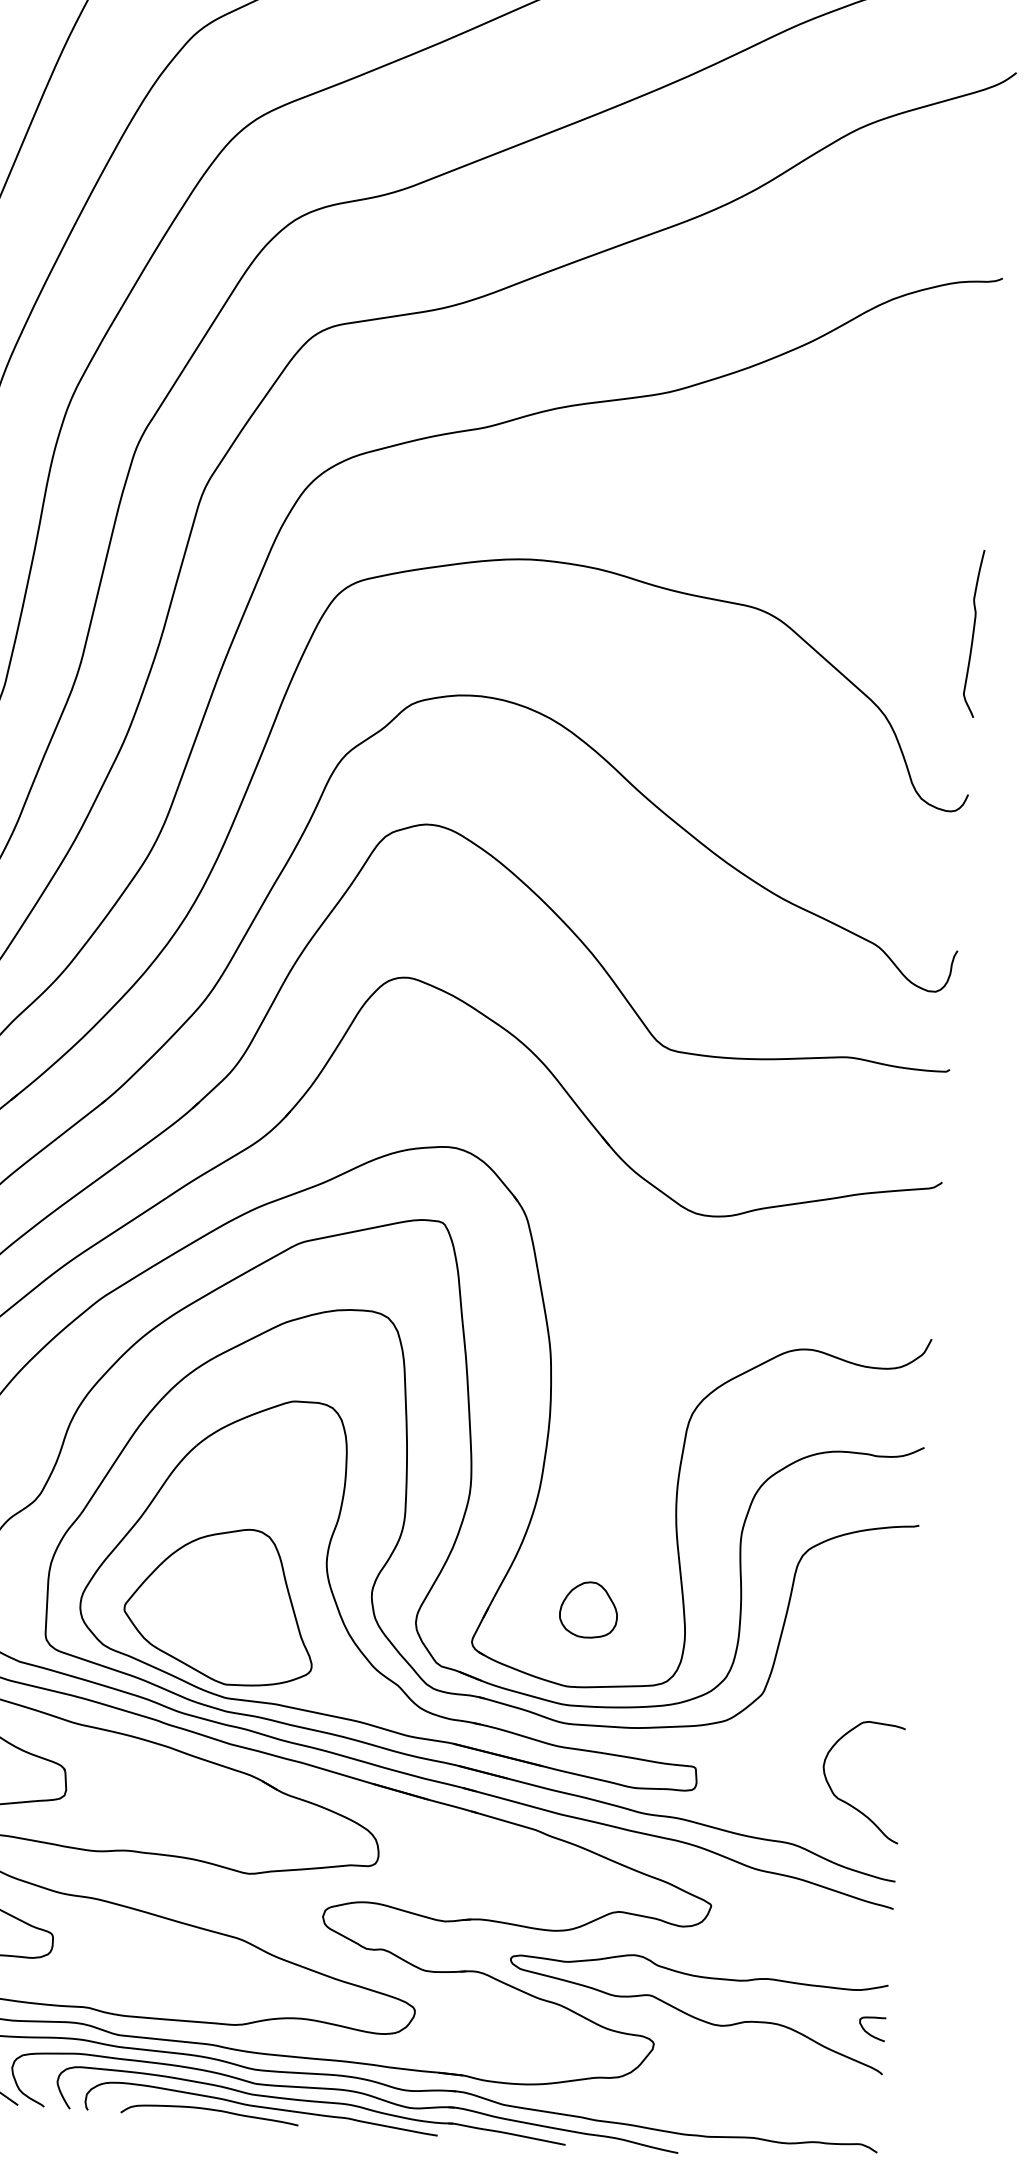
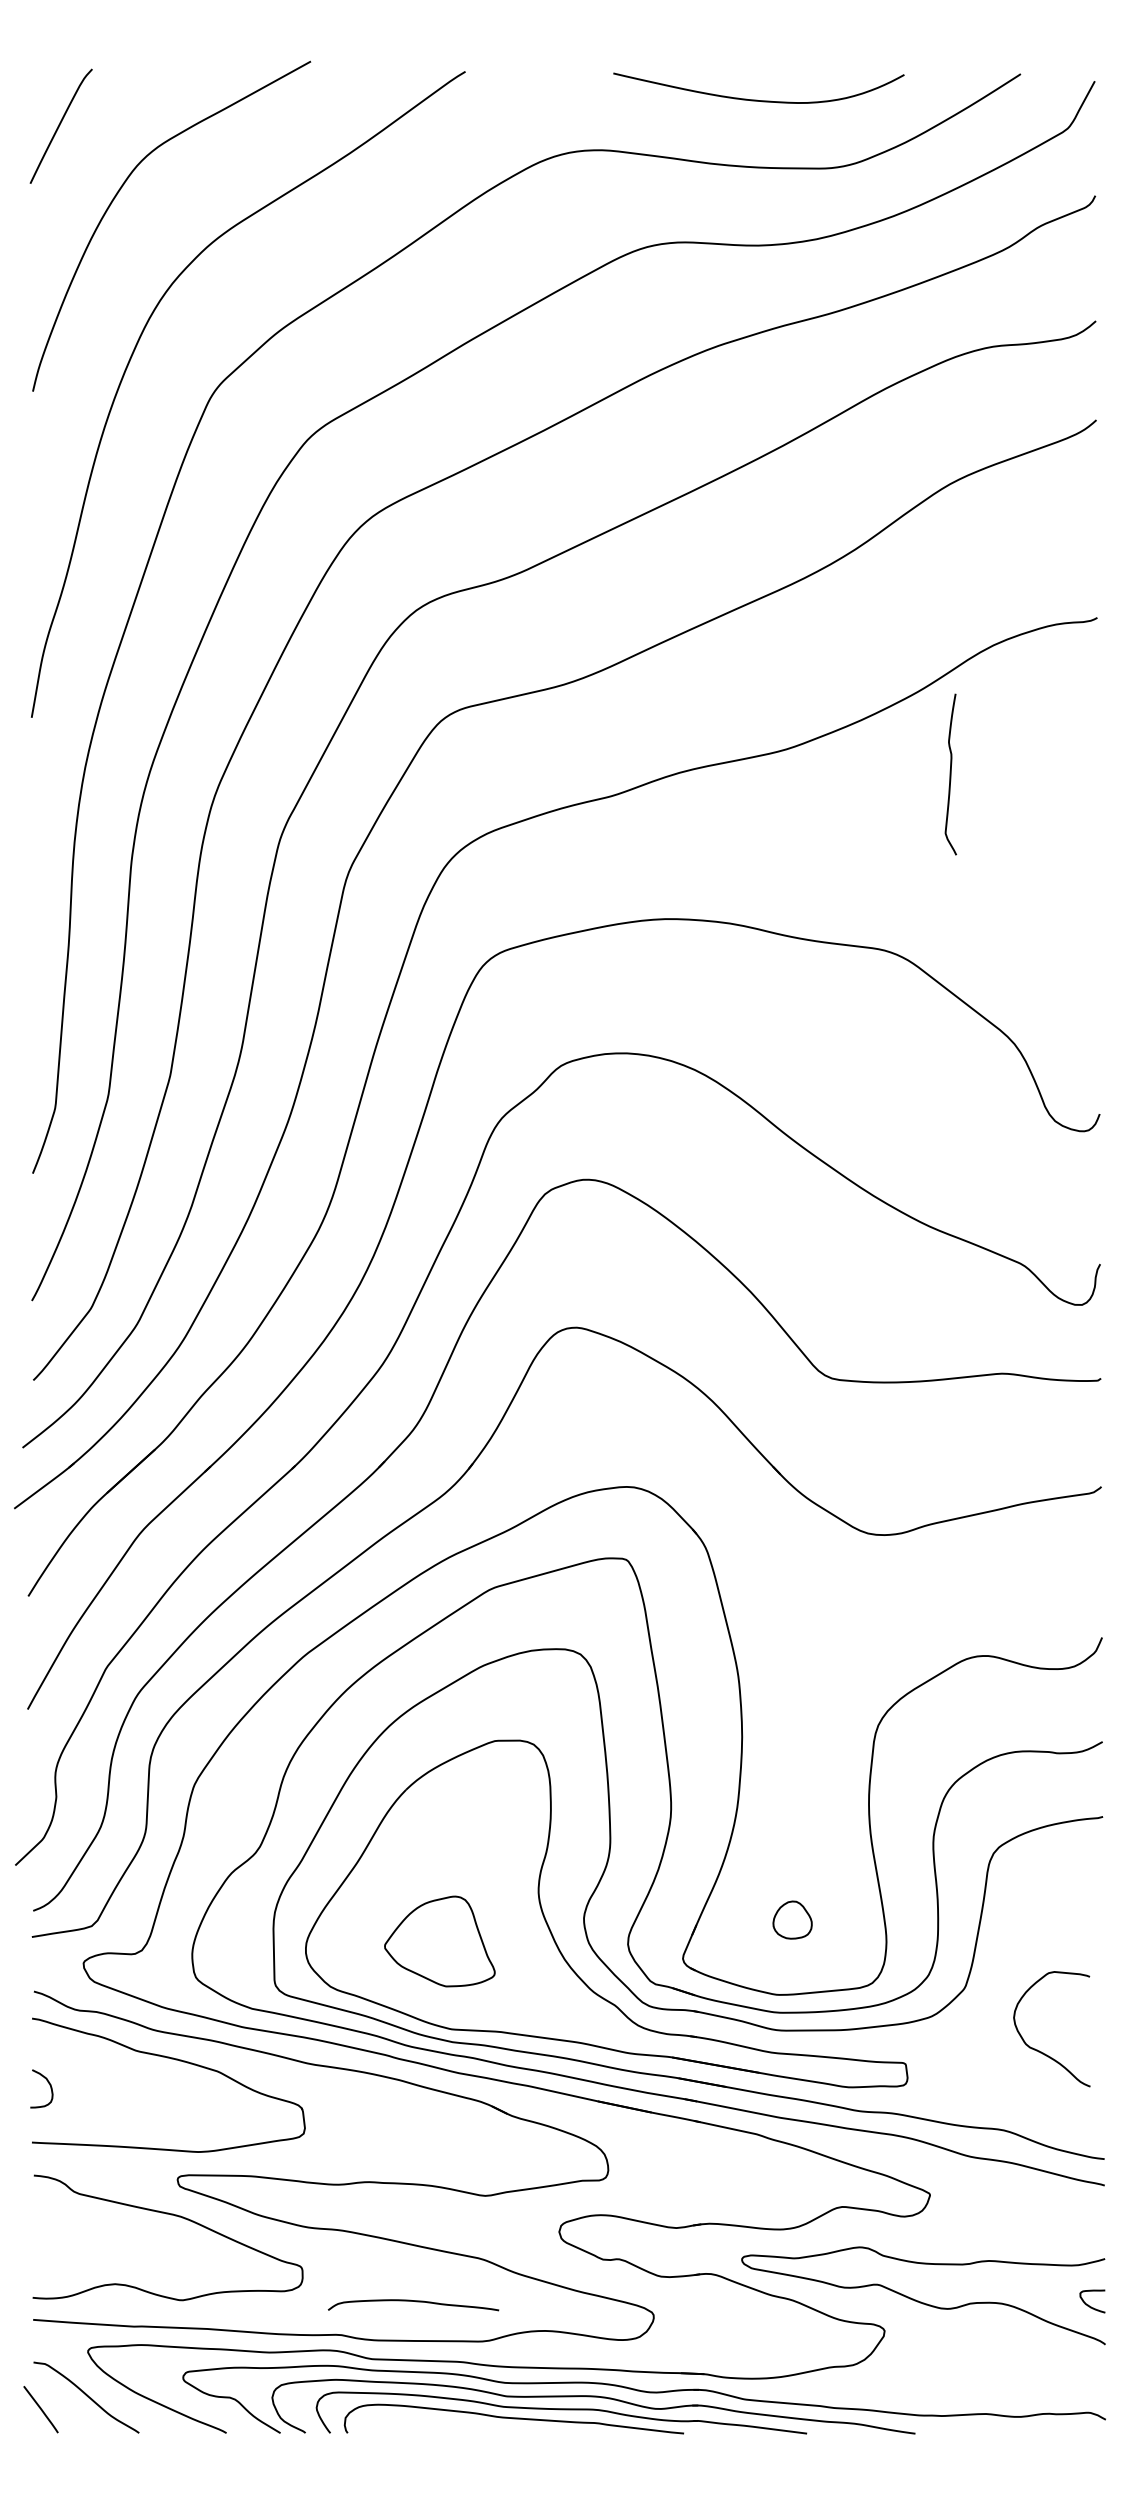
curve: (973, 633) -> (950, 774), moved
part: (220, 1605) -> (439, 1941), size x0.6
part: (588, 1609) -> (792, 1919), size x0.7
curve: (849, 1803) -> (1041, 2051), moved
curve: (212, 2111) -> (415, 2302), moved

